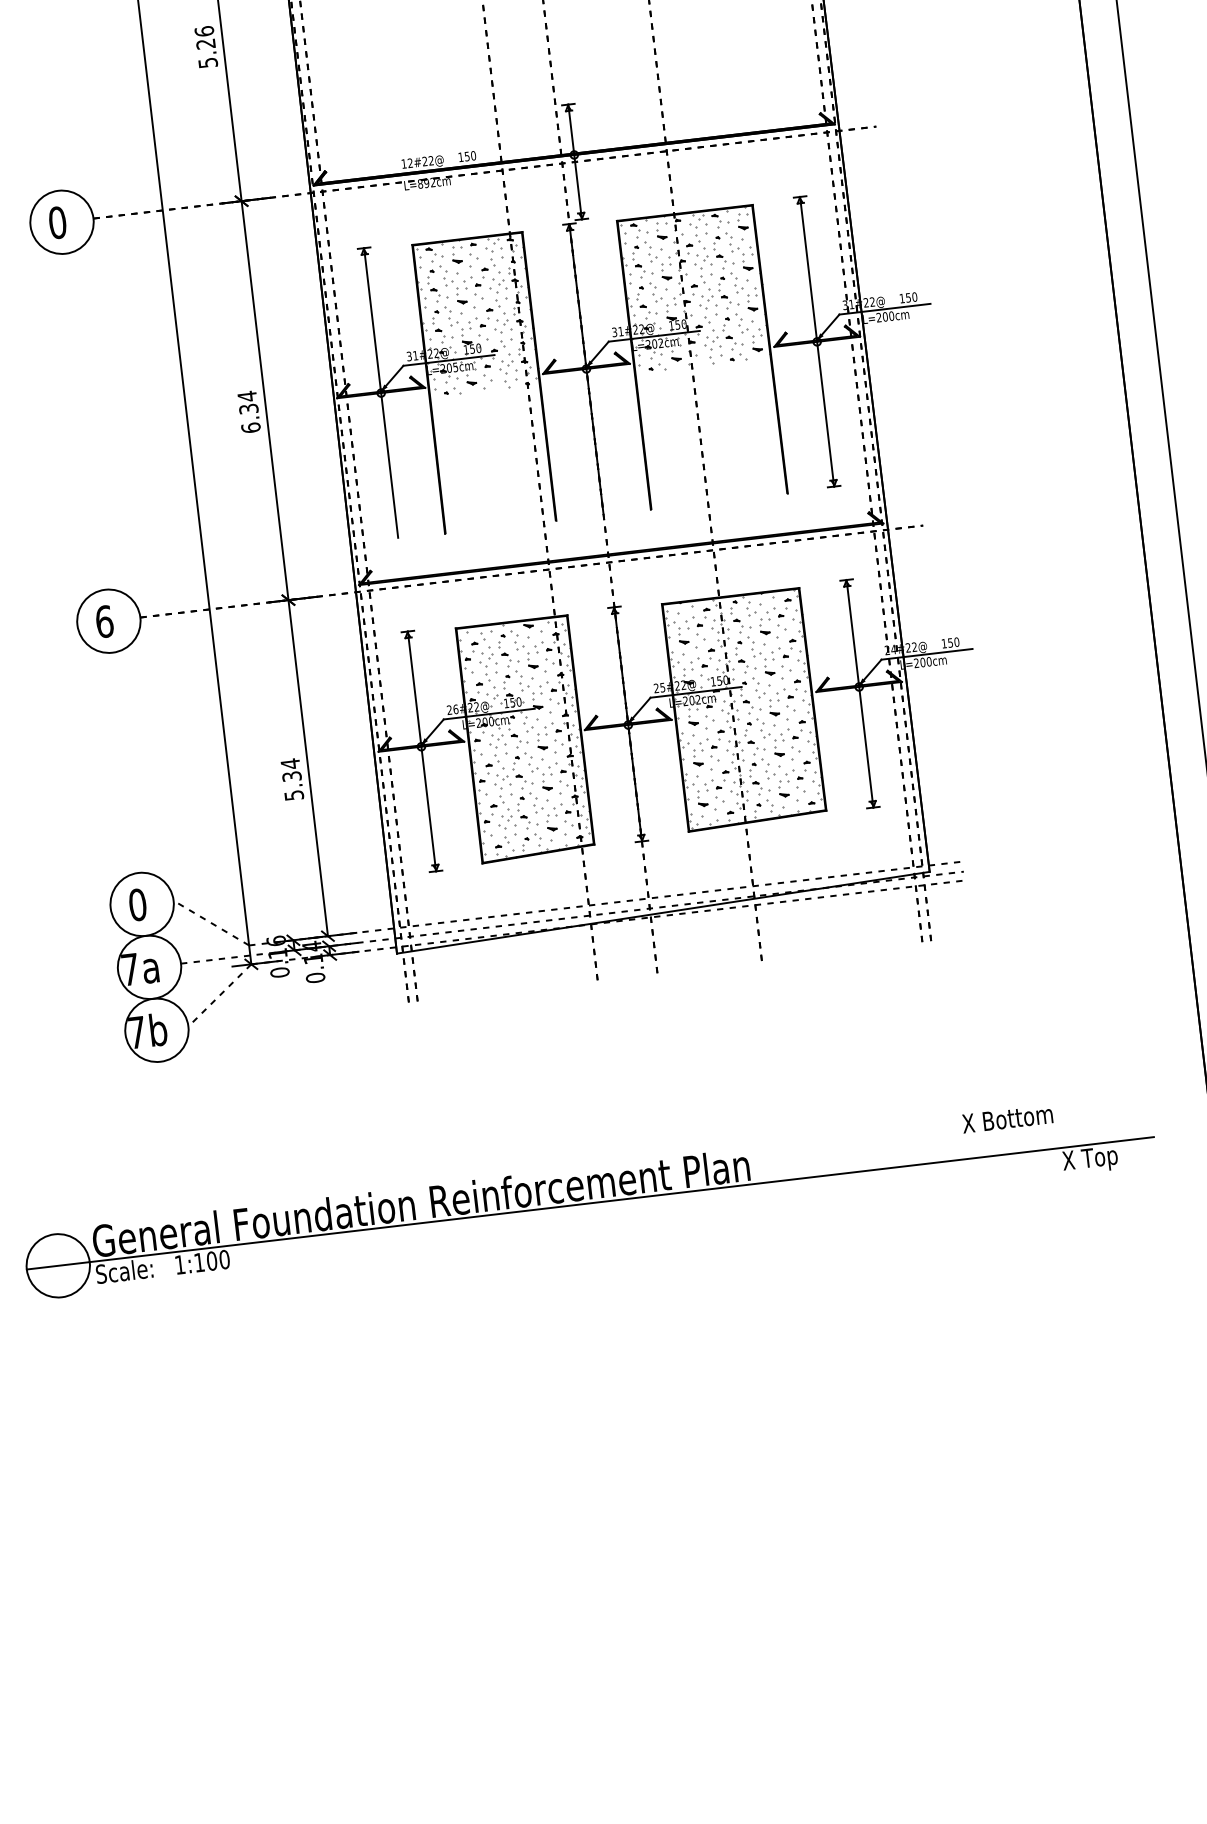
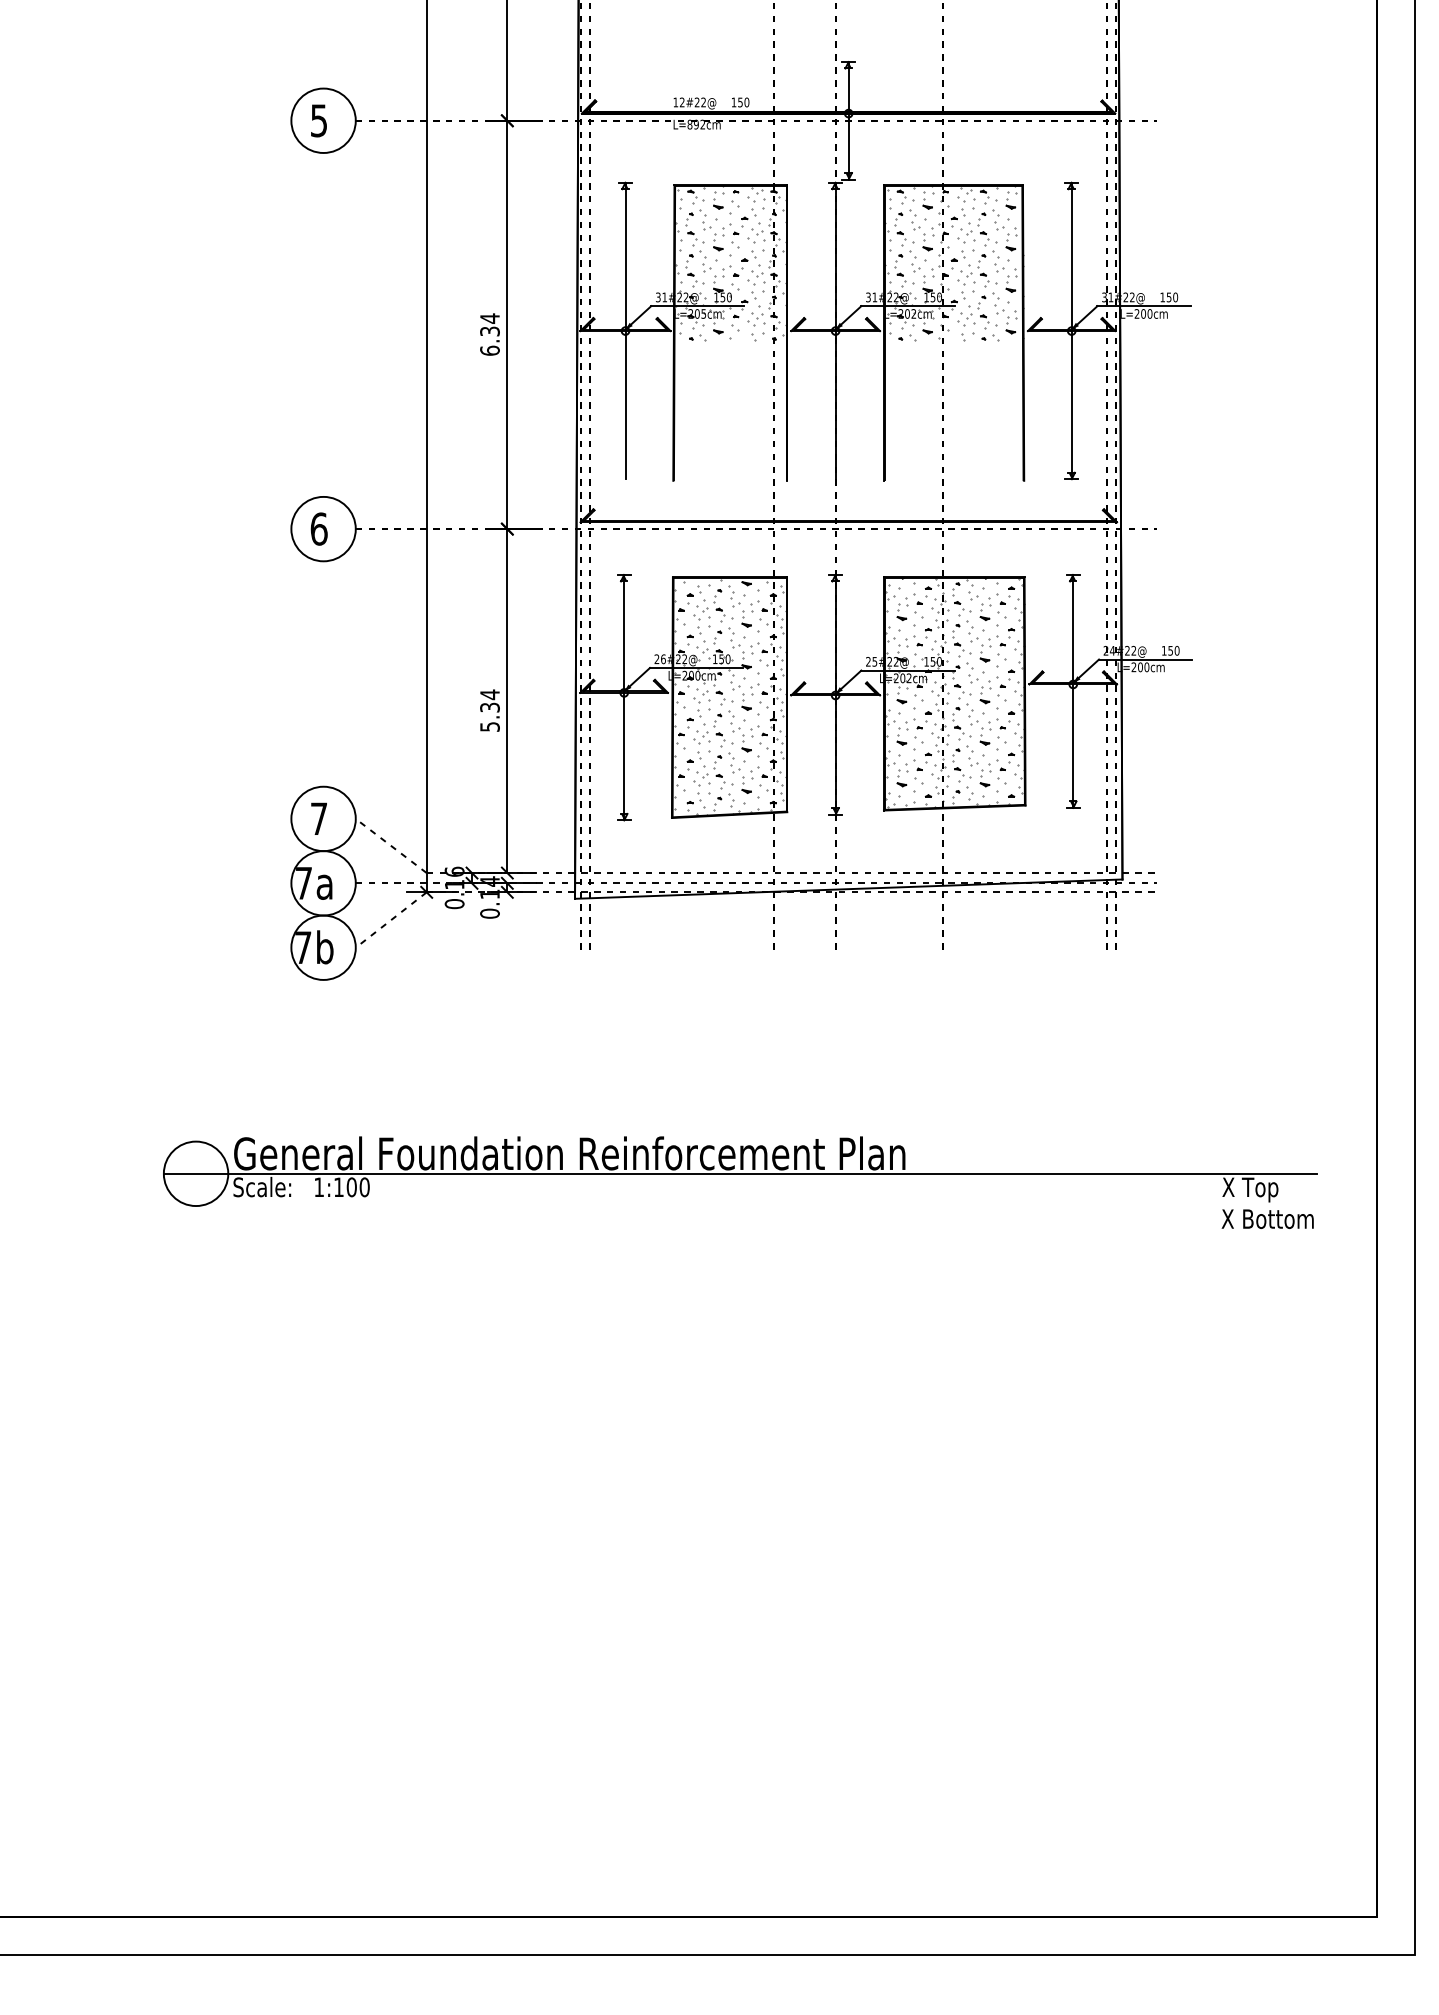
text: (57, 222) -> (318, 120), 0 -> 5
text: (137, 904) -> (318, 818), 0 -> 7
text: (1007, 1118) -> (1267, 1218), moved

